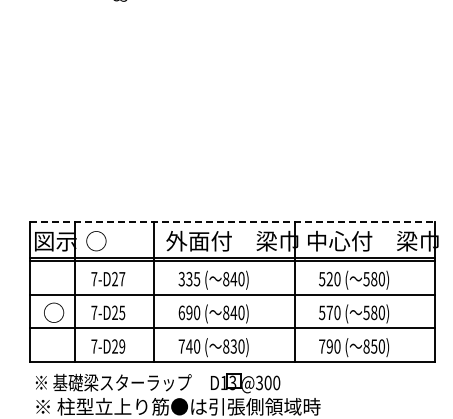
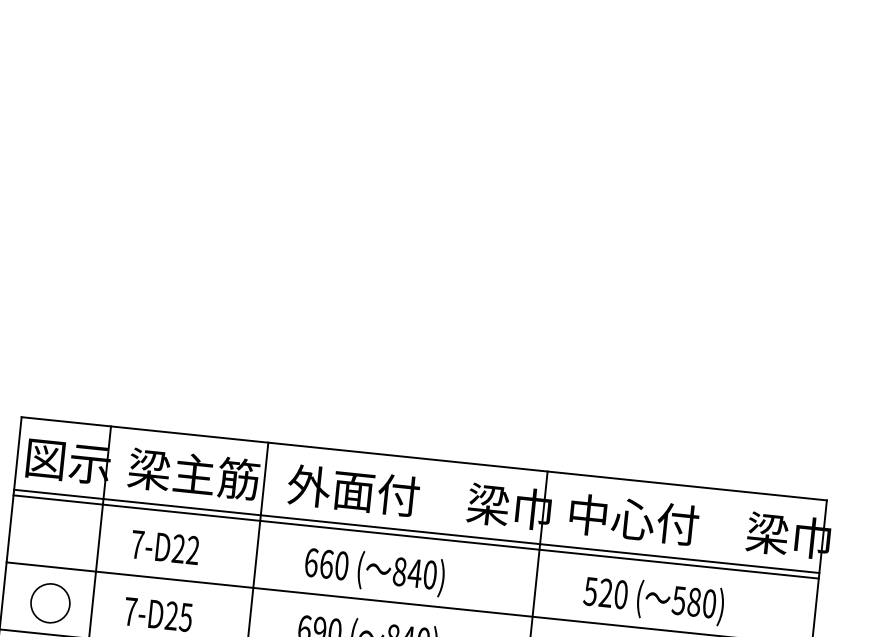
line: (233, 221) -> (426, 458), dashed -> solid
text: (118, 240) -> (193, 472), ○ -> 梁主筋
text: (189, 278) -> (326, 562), 335 -> 660
text: (122, 279) -> (193, 551), 7-D27 -> 7-D22

